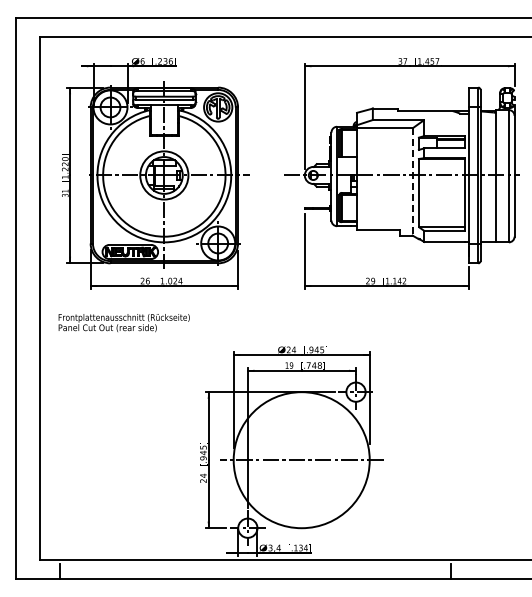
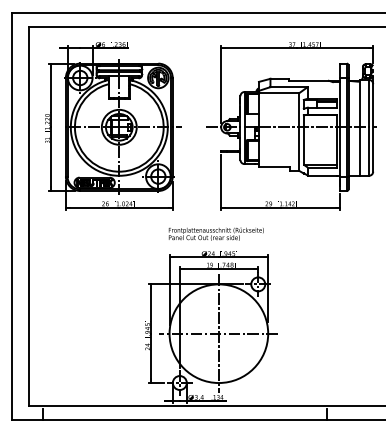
line: (412, 182) -> (299, 132), dashed -> solid
text: (123, 323) -> (215, 234), moved
line: (301, 460) -> (218, 333), added

